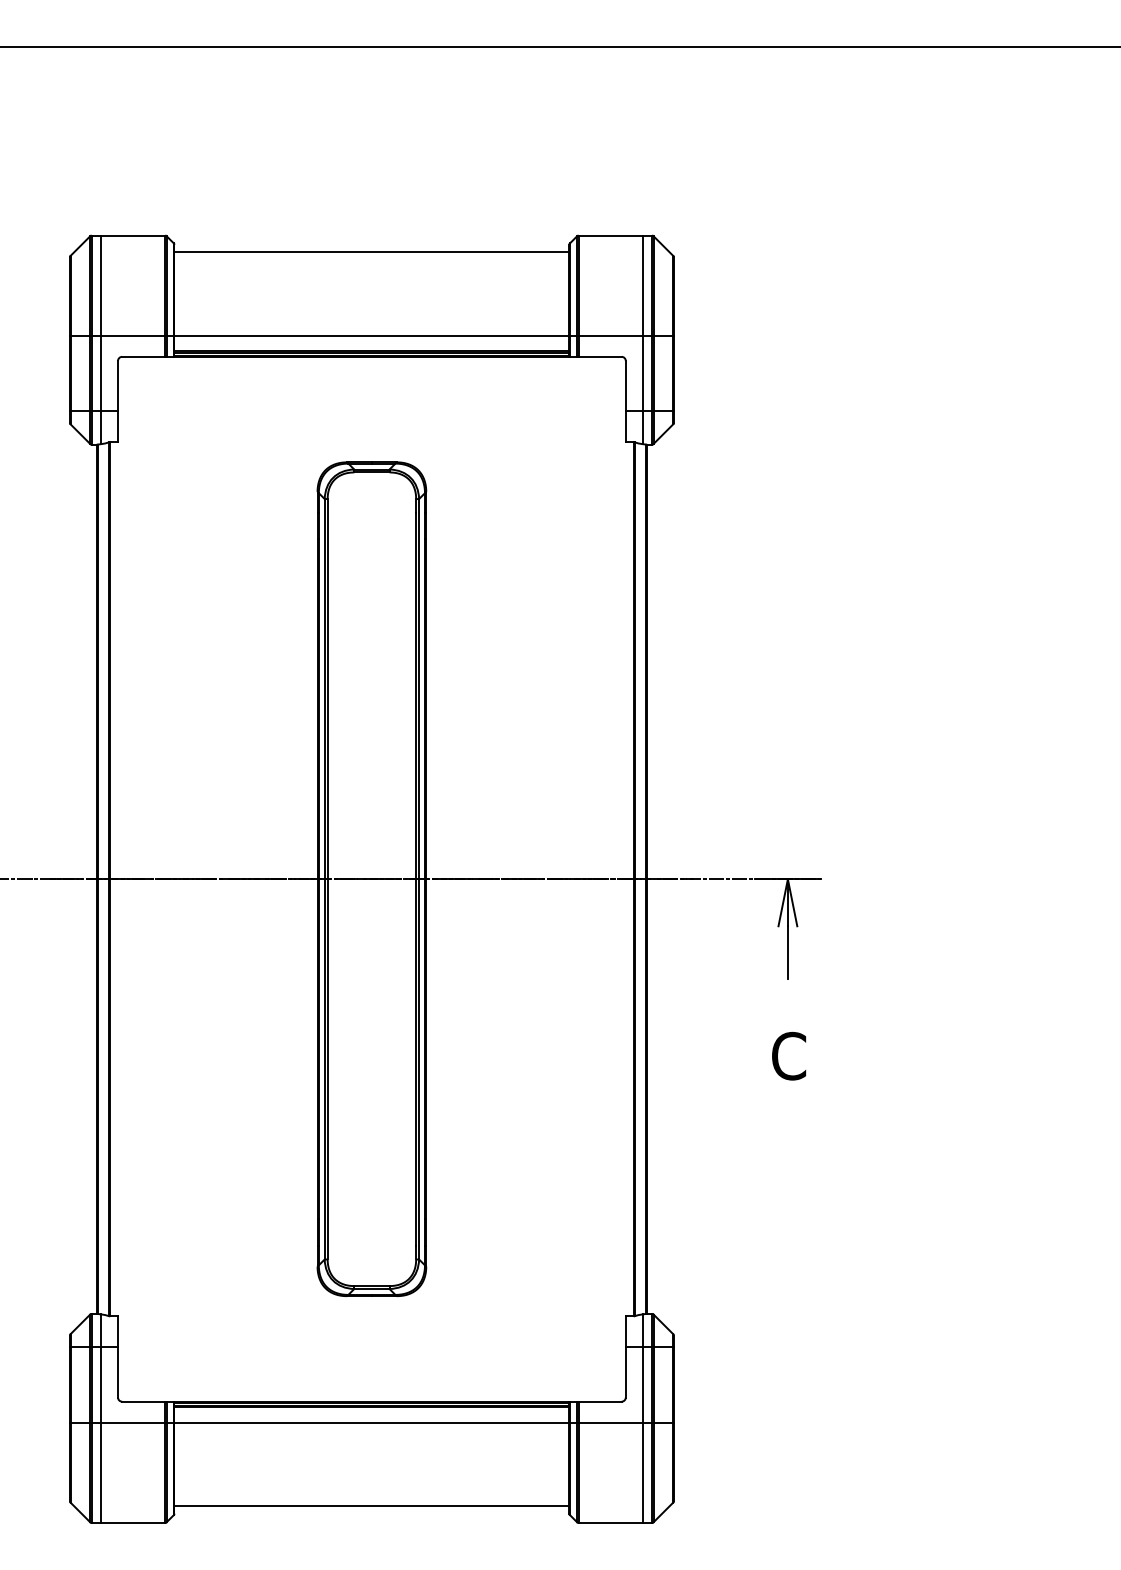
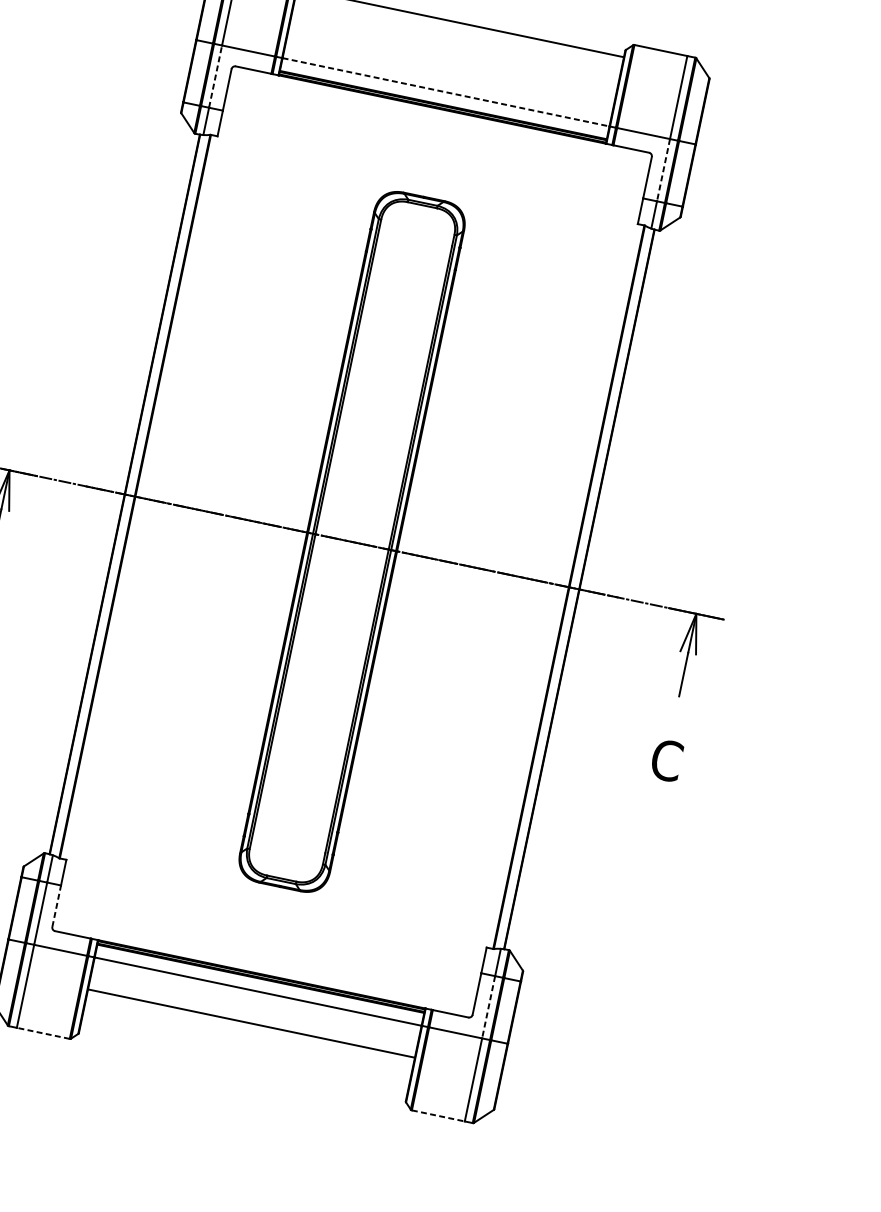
line: (372, 335) -> (446, 92), solid -> dashed
line: (101, 373) -> (215, 76), solid -> dashed
line: (642, 373) -> (663, 170), solid -> dashed
line: (118, 1371) -> (57, 905), solid -> dashed
line: (642, 1384) -> (488, 1006), solid -> dashed
line: (371, 1506) -> (251, 1023), moved
line: (133, 1522) -> (43, 1033), solid -> dashed
line: (610, 1522) -> (438, 1115), solid -> dashed

